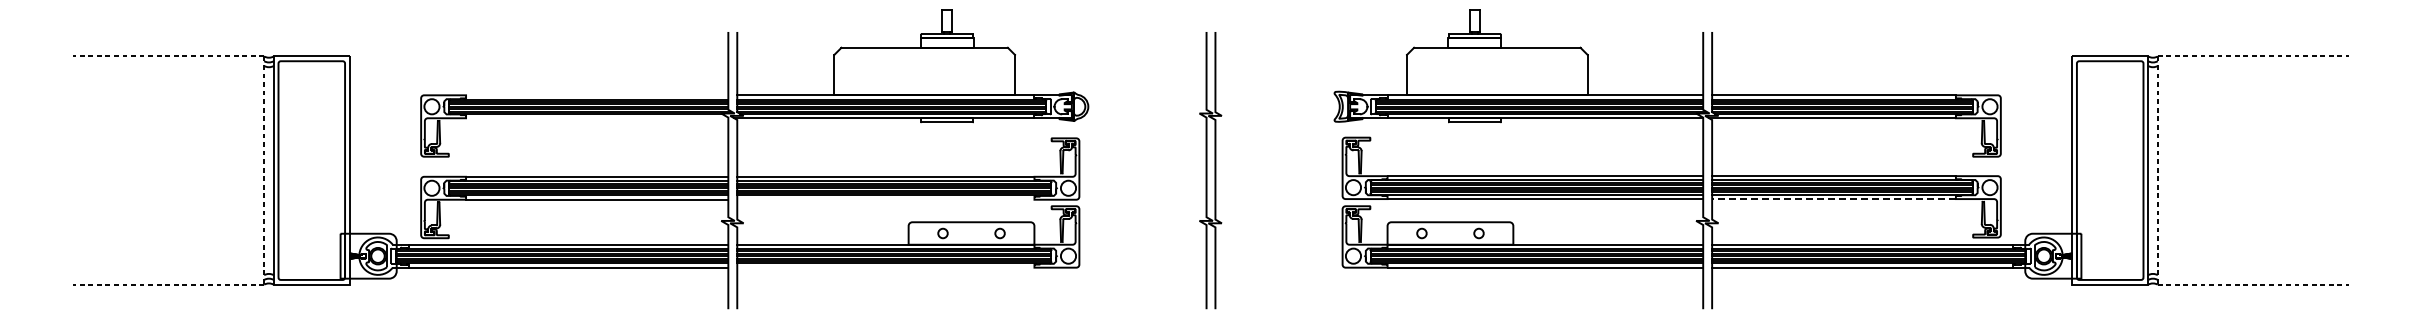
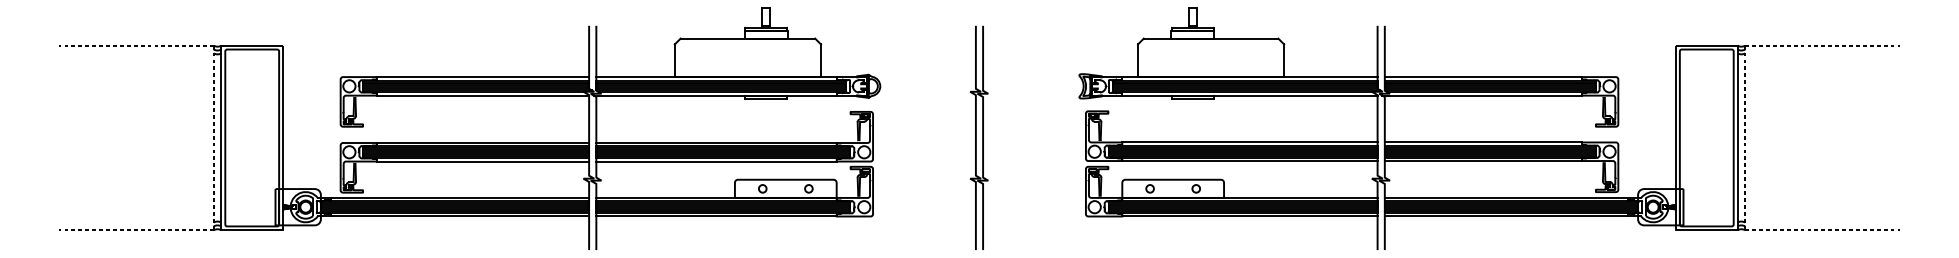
line: (597, 95) -> (483, 77), added
line: (597, 118) -> (483, 95), added
line: (885, 199) -> (716, 161), added
line: (1834, 199) -> (1483, 161), dashed -> solid
line: (885, 267) -> (716, 216), added

